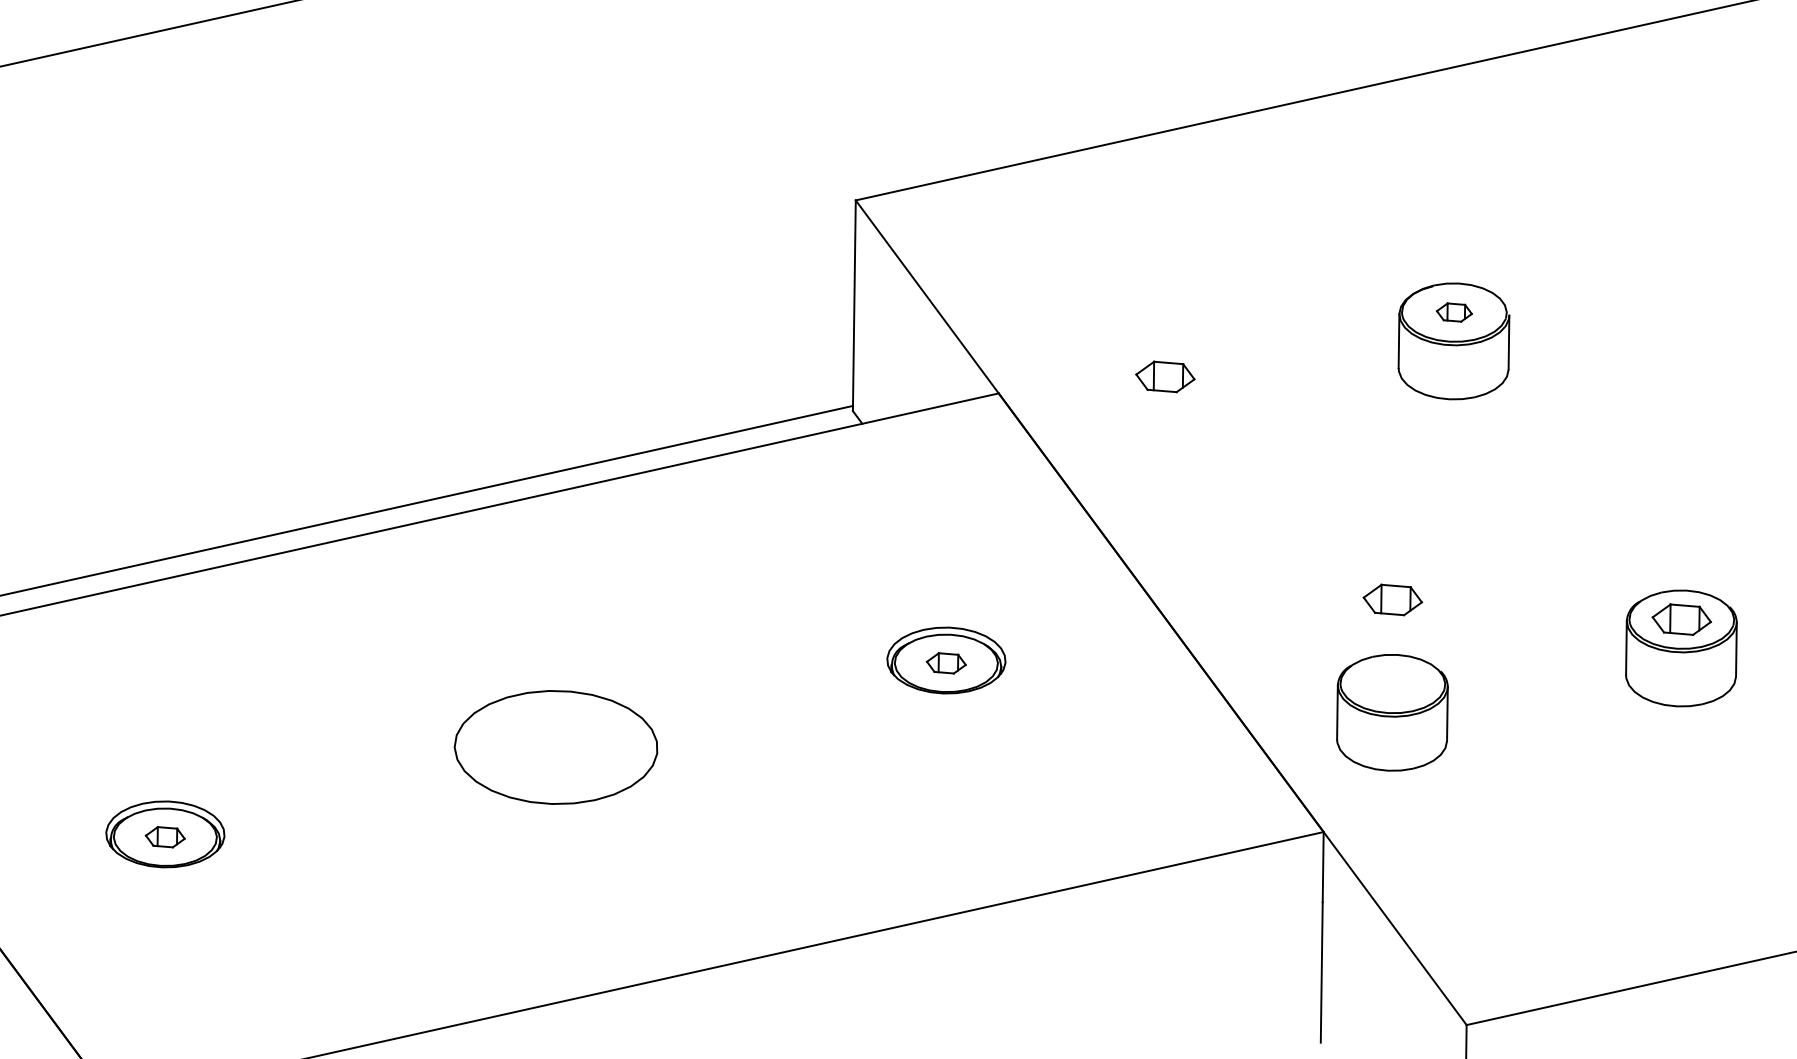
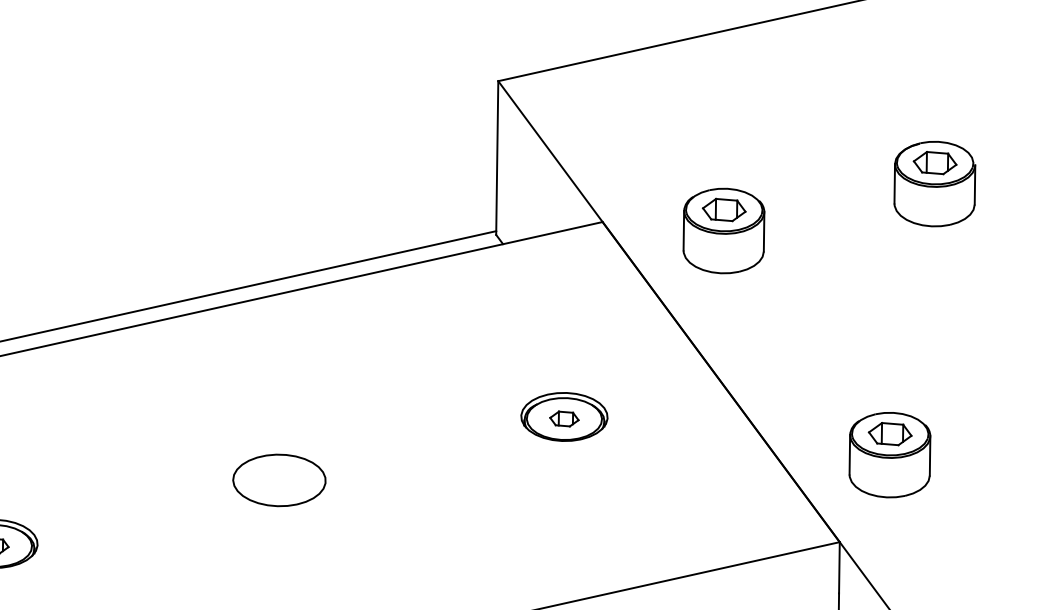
part: (1454, 312) -> (935, 162), size x1.67
part: (1164, 405) -> (723, 230), added
part: (1392, 599) -> (889, 433), moved
part: (555, 747) -> (279, 480), size x0.62

